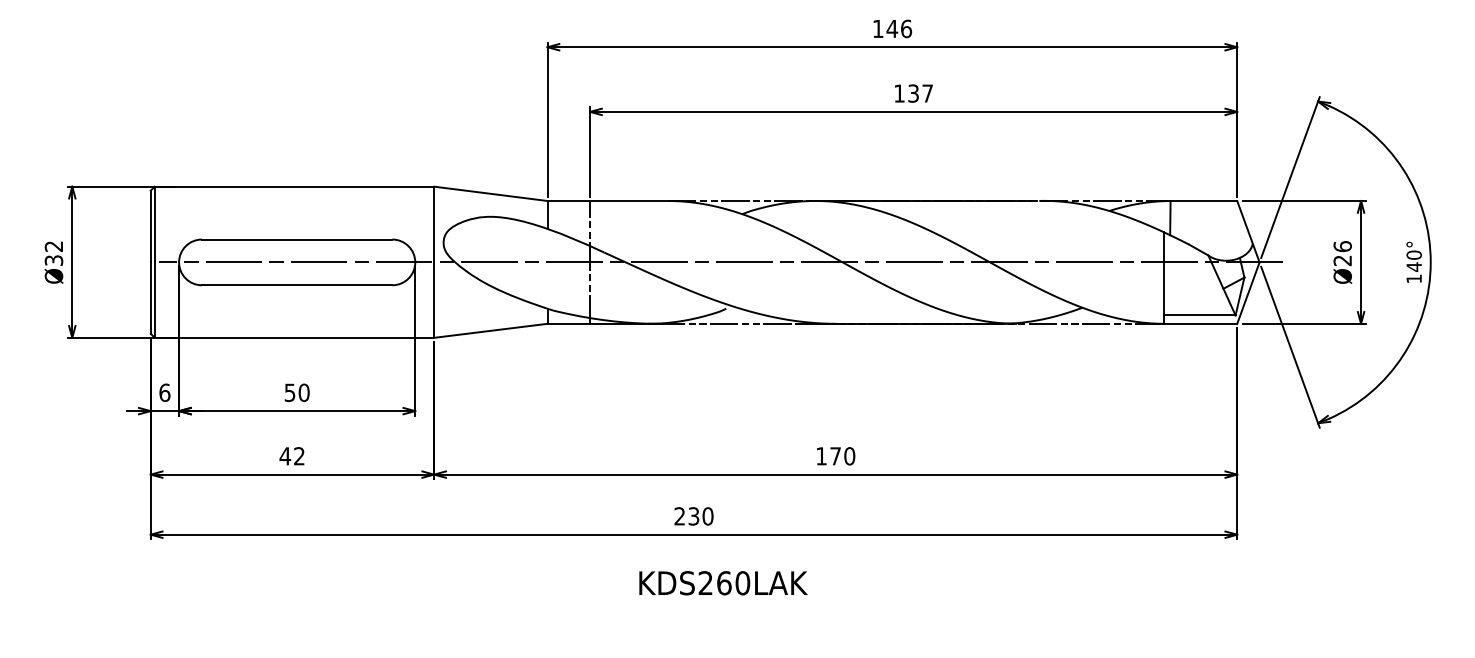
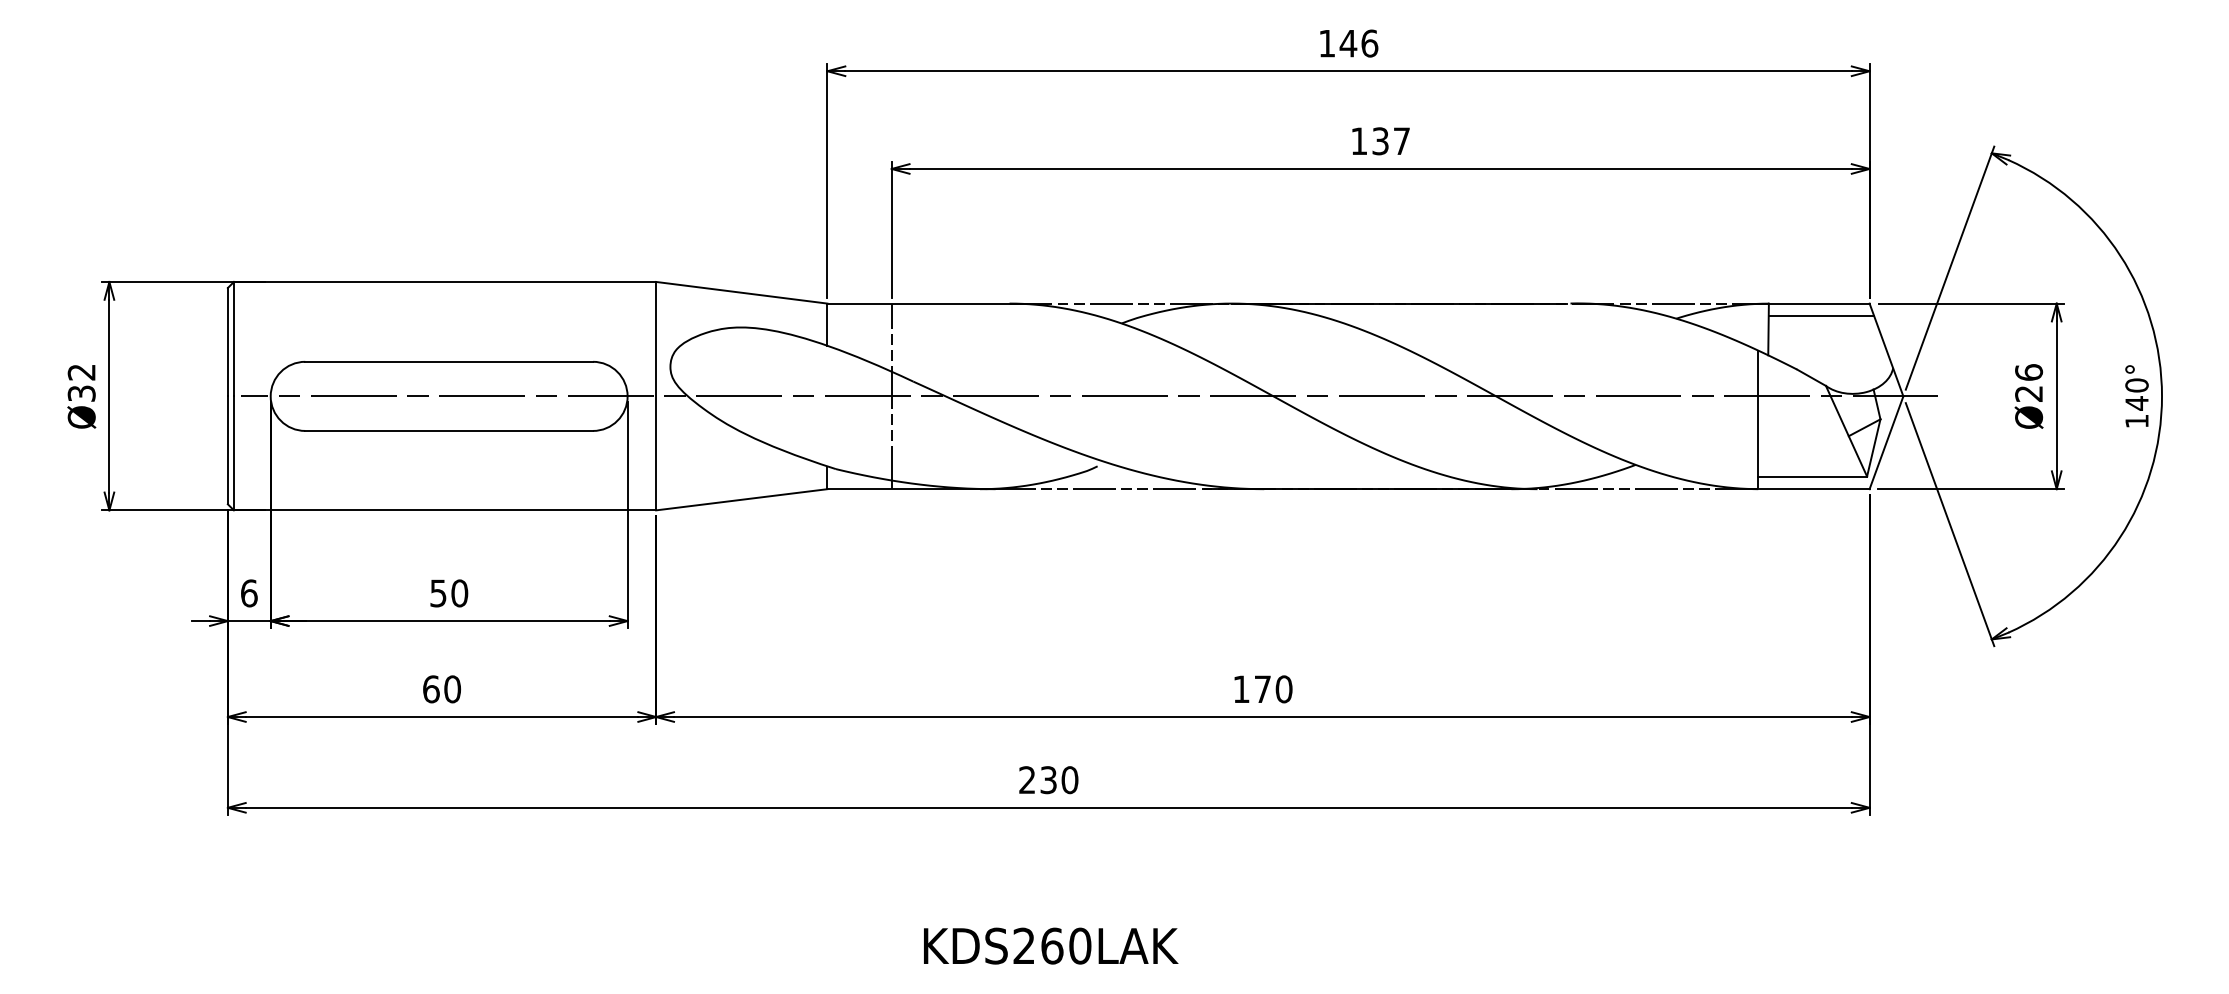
line: (1205, 209) -> (1821, 316), added
text: (291, 456) -> (440, 689), 42 -> 60
text: (723, 583) -> (1051, 946), moved

